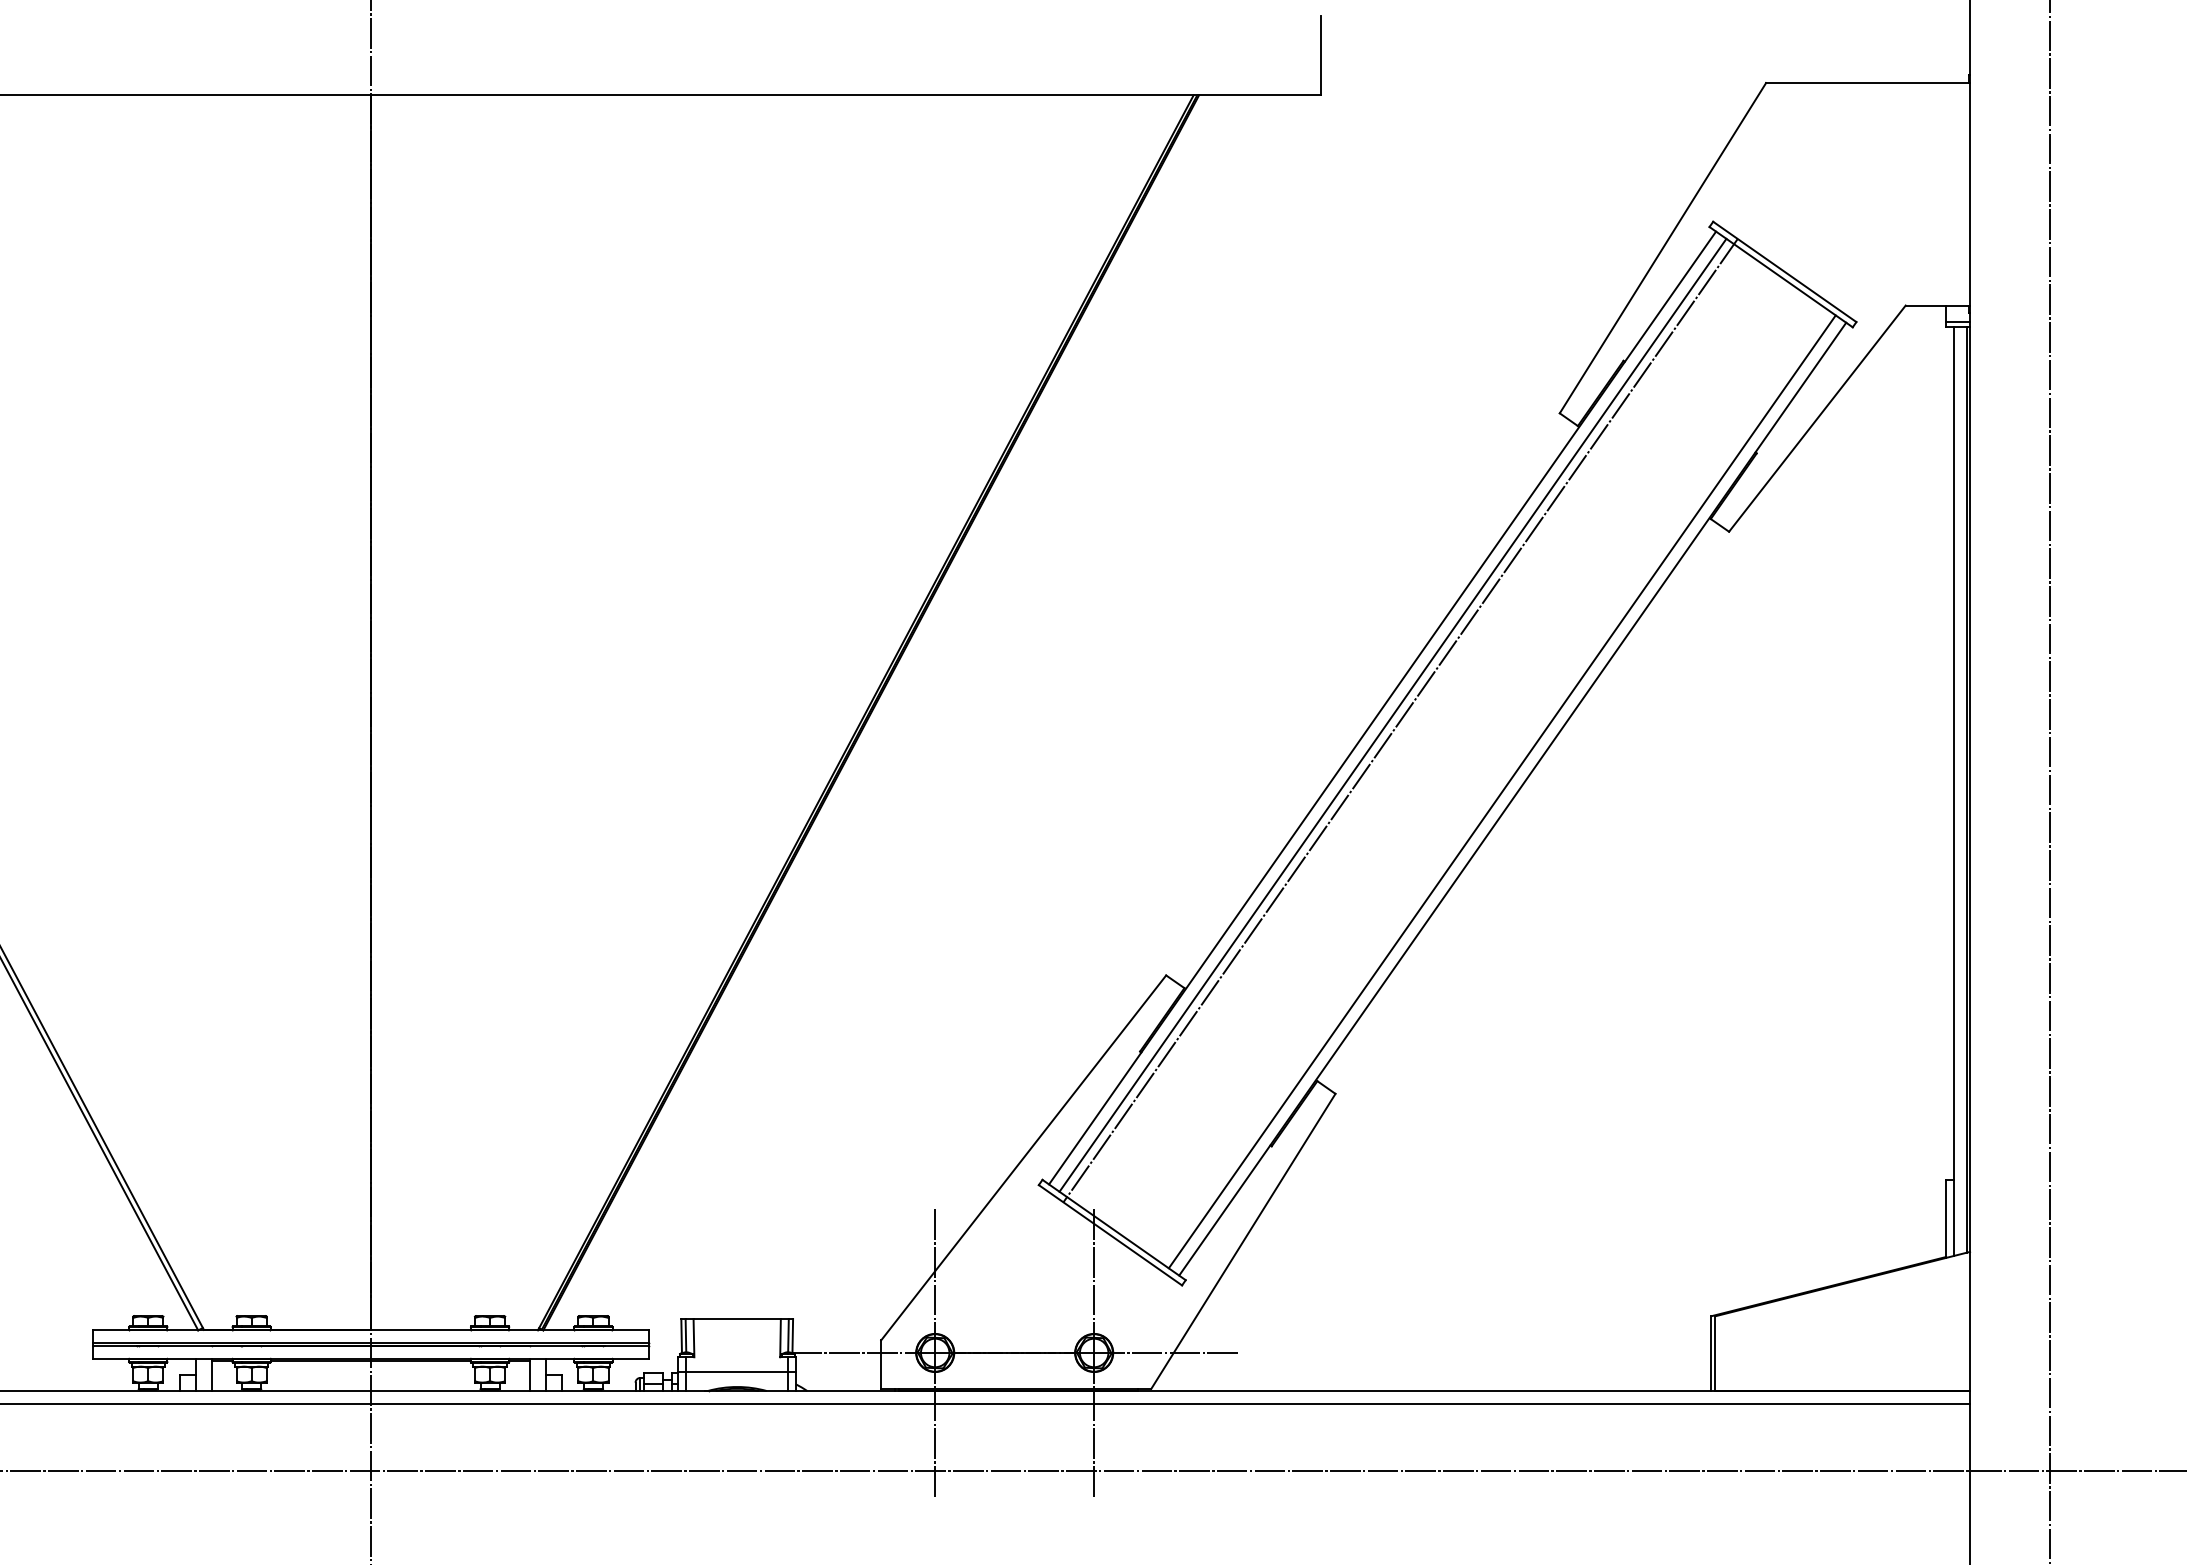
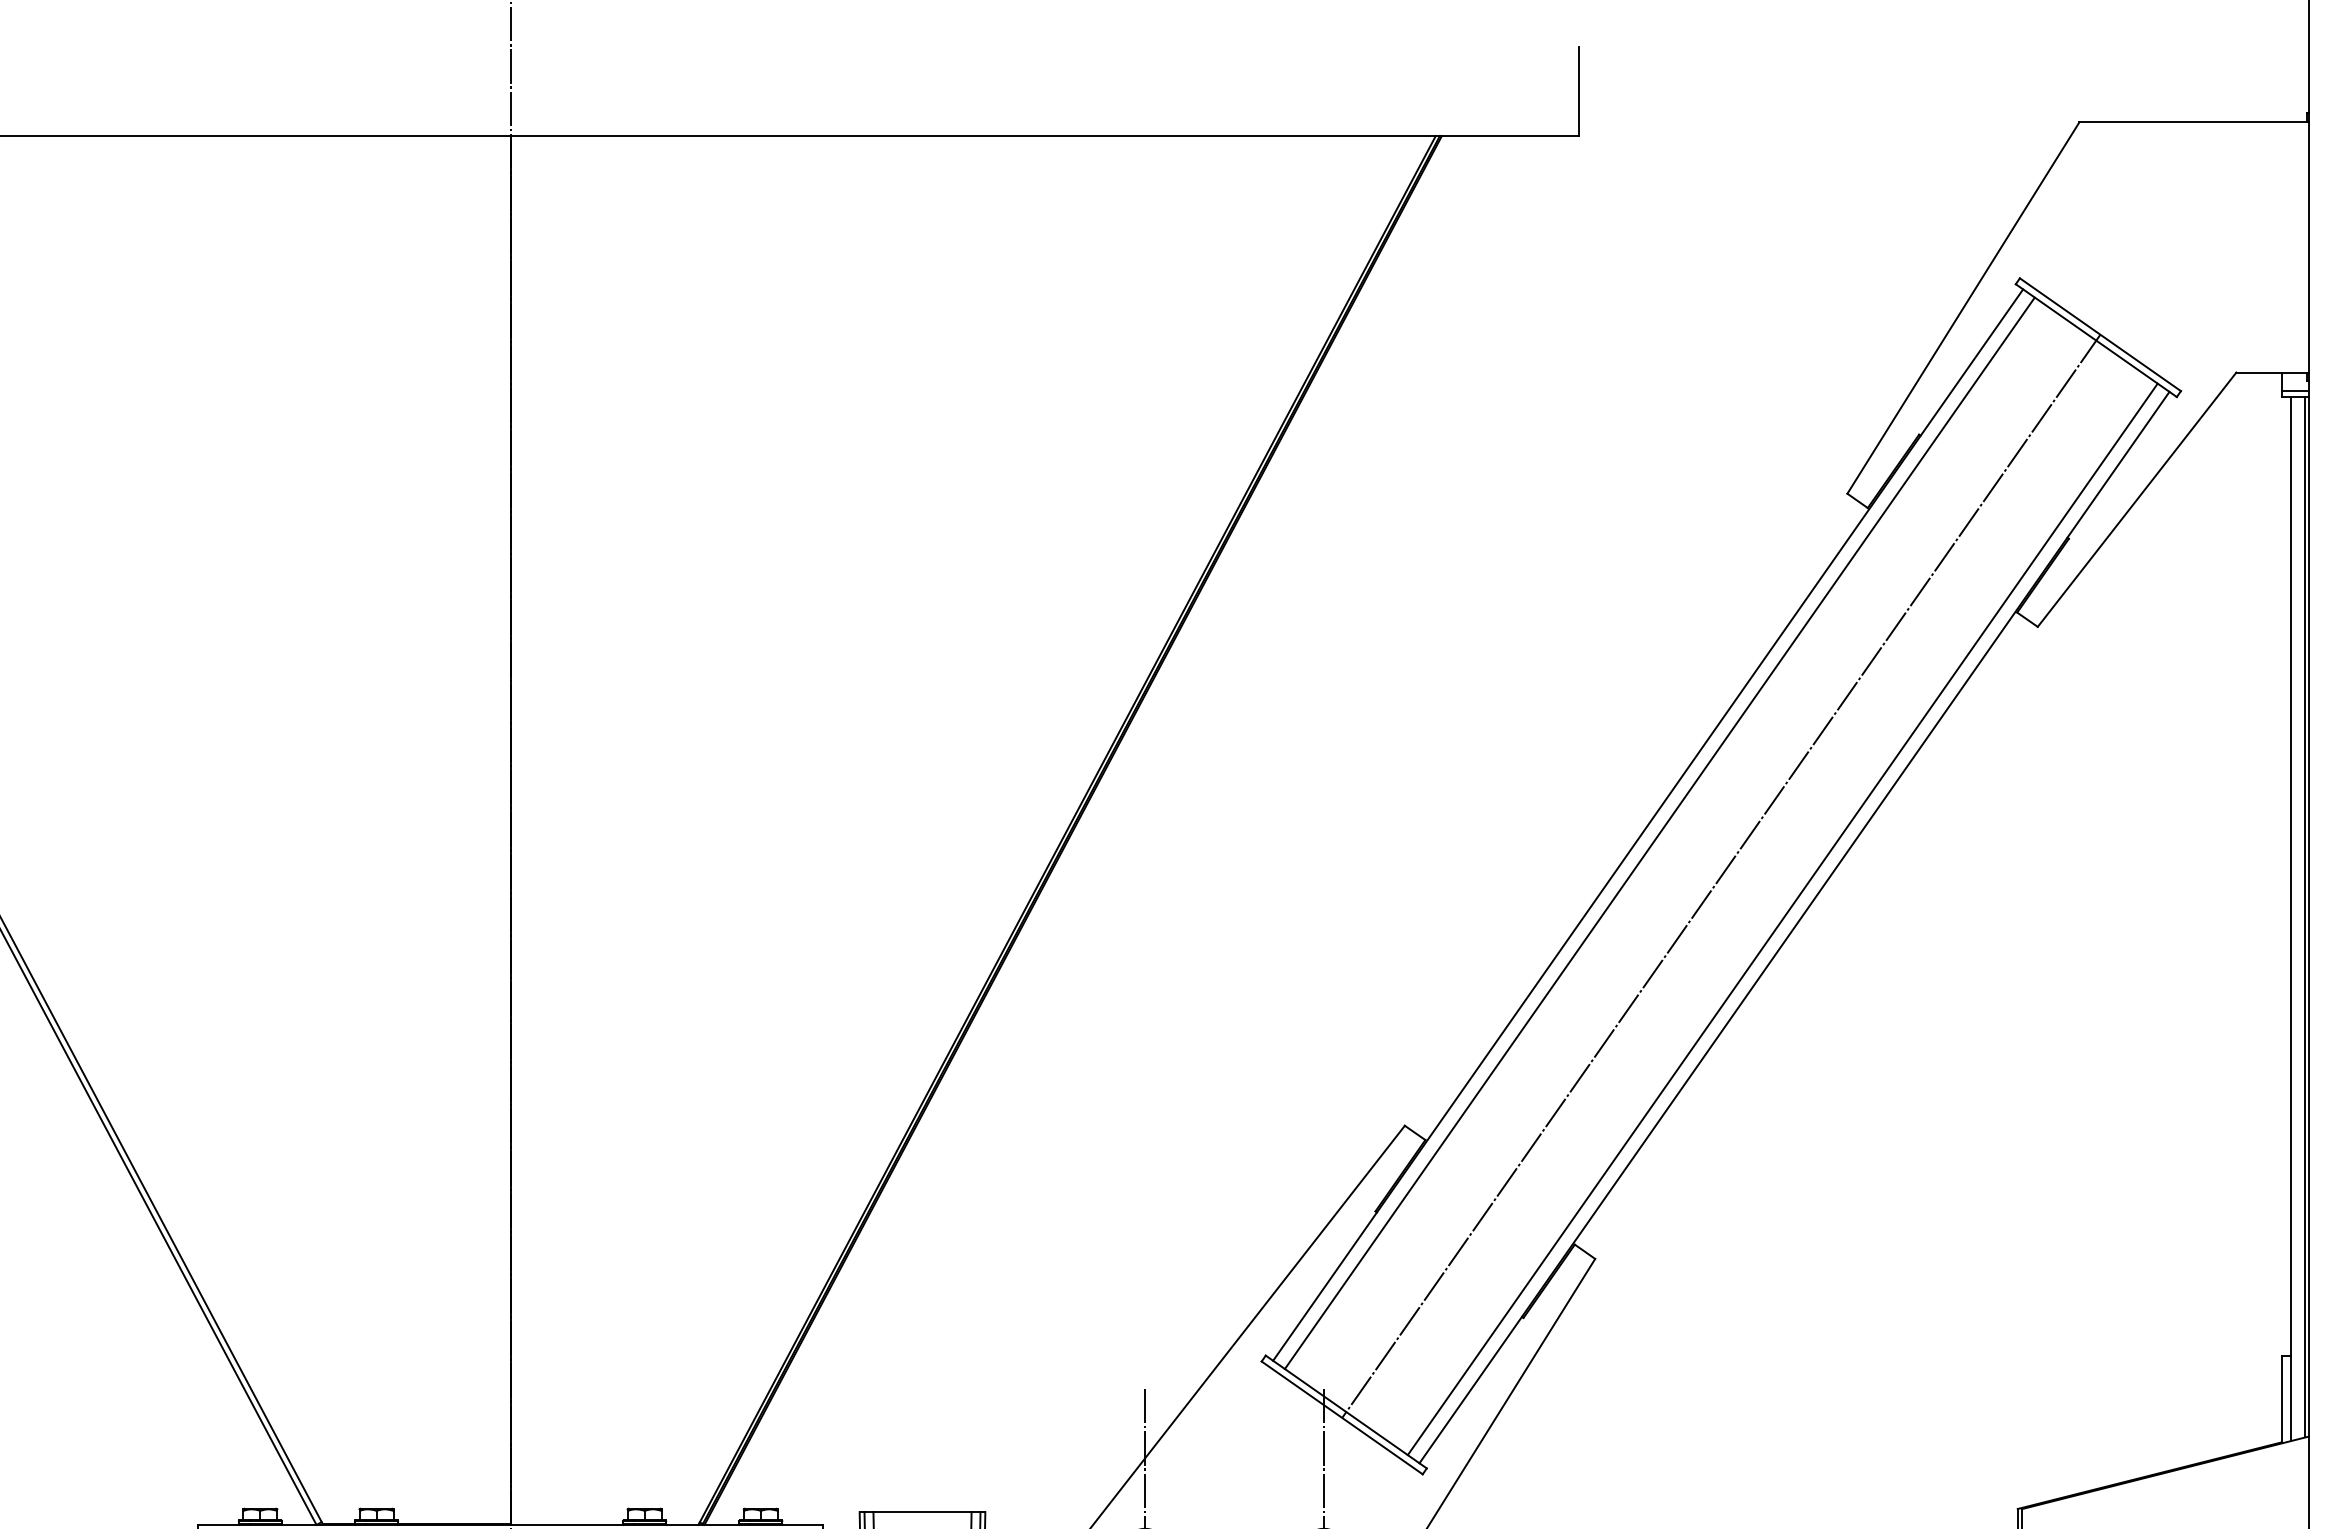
line: (1400, 720) -> (1721, 876), moved

